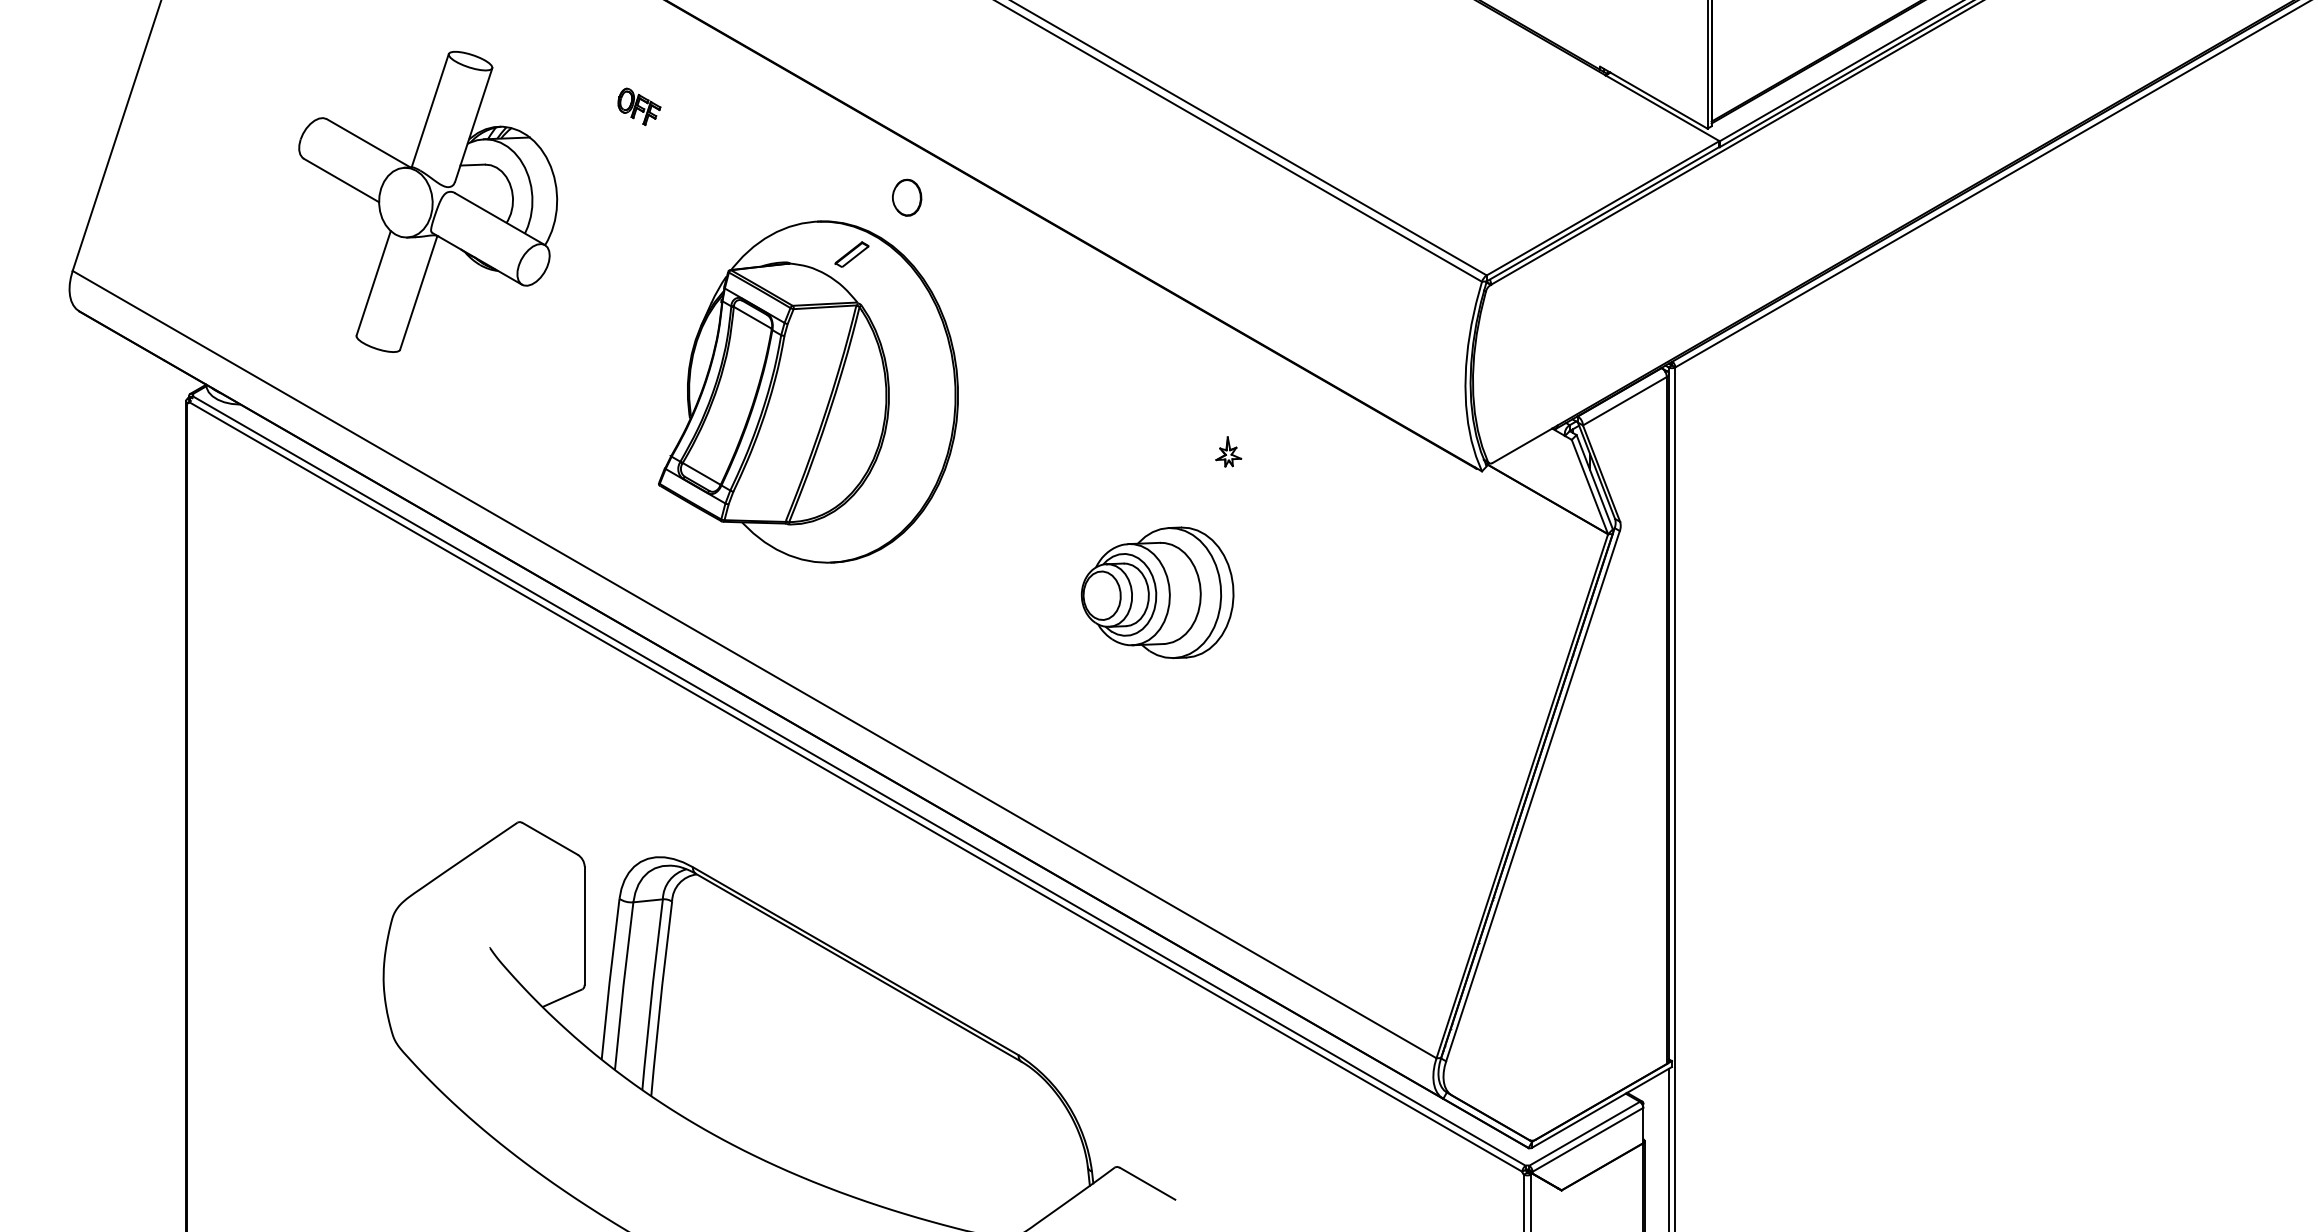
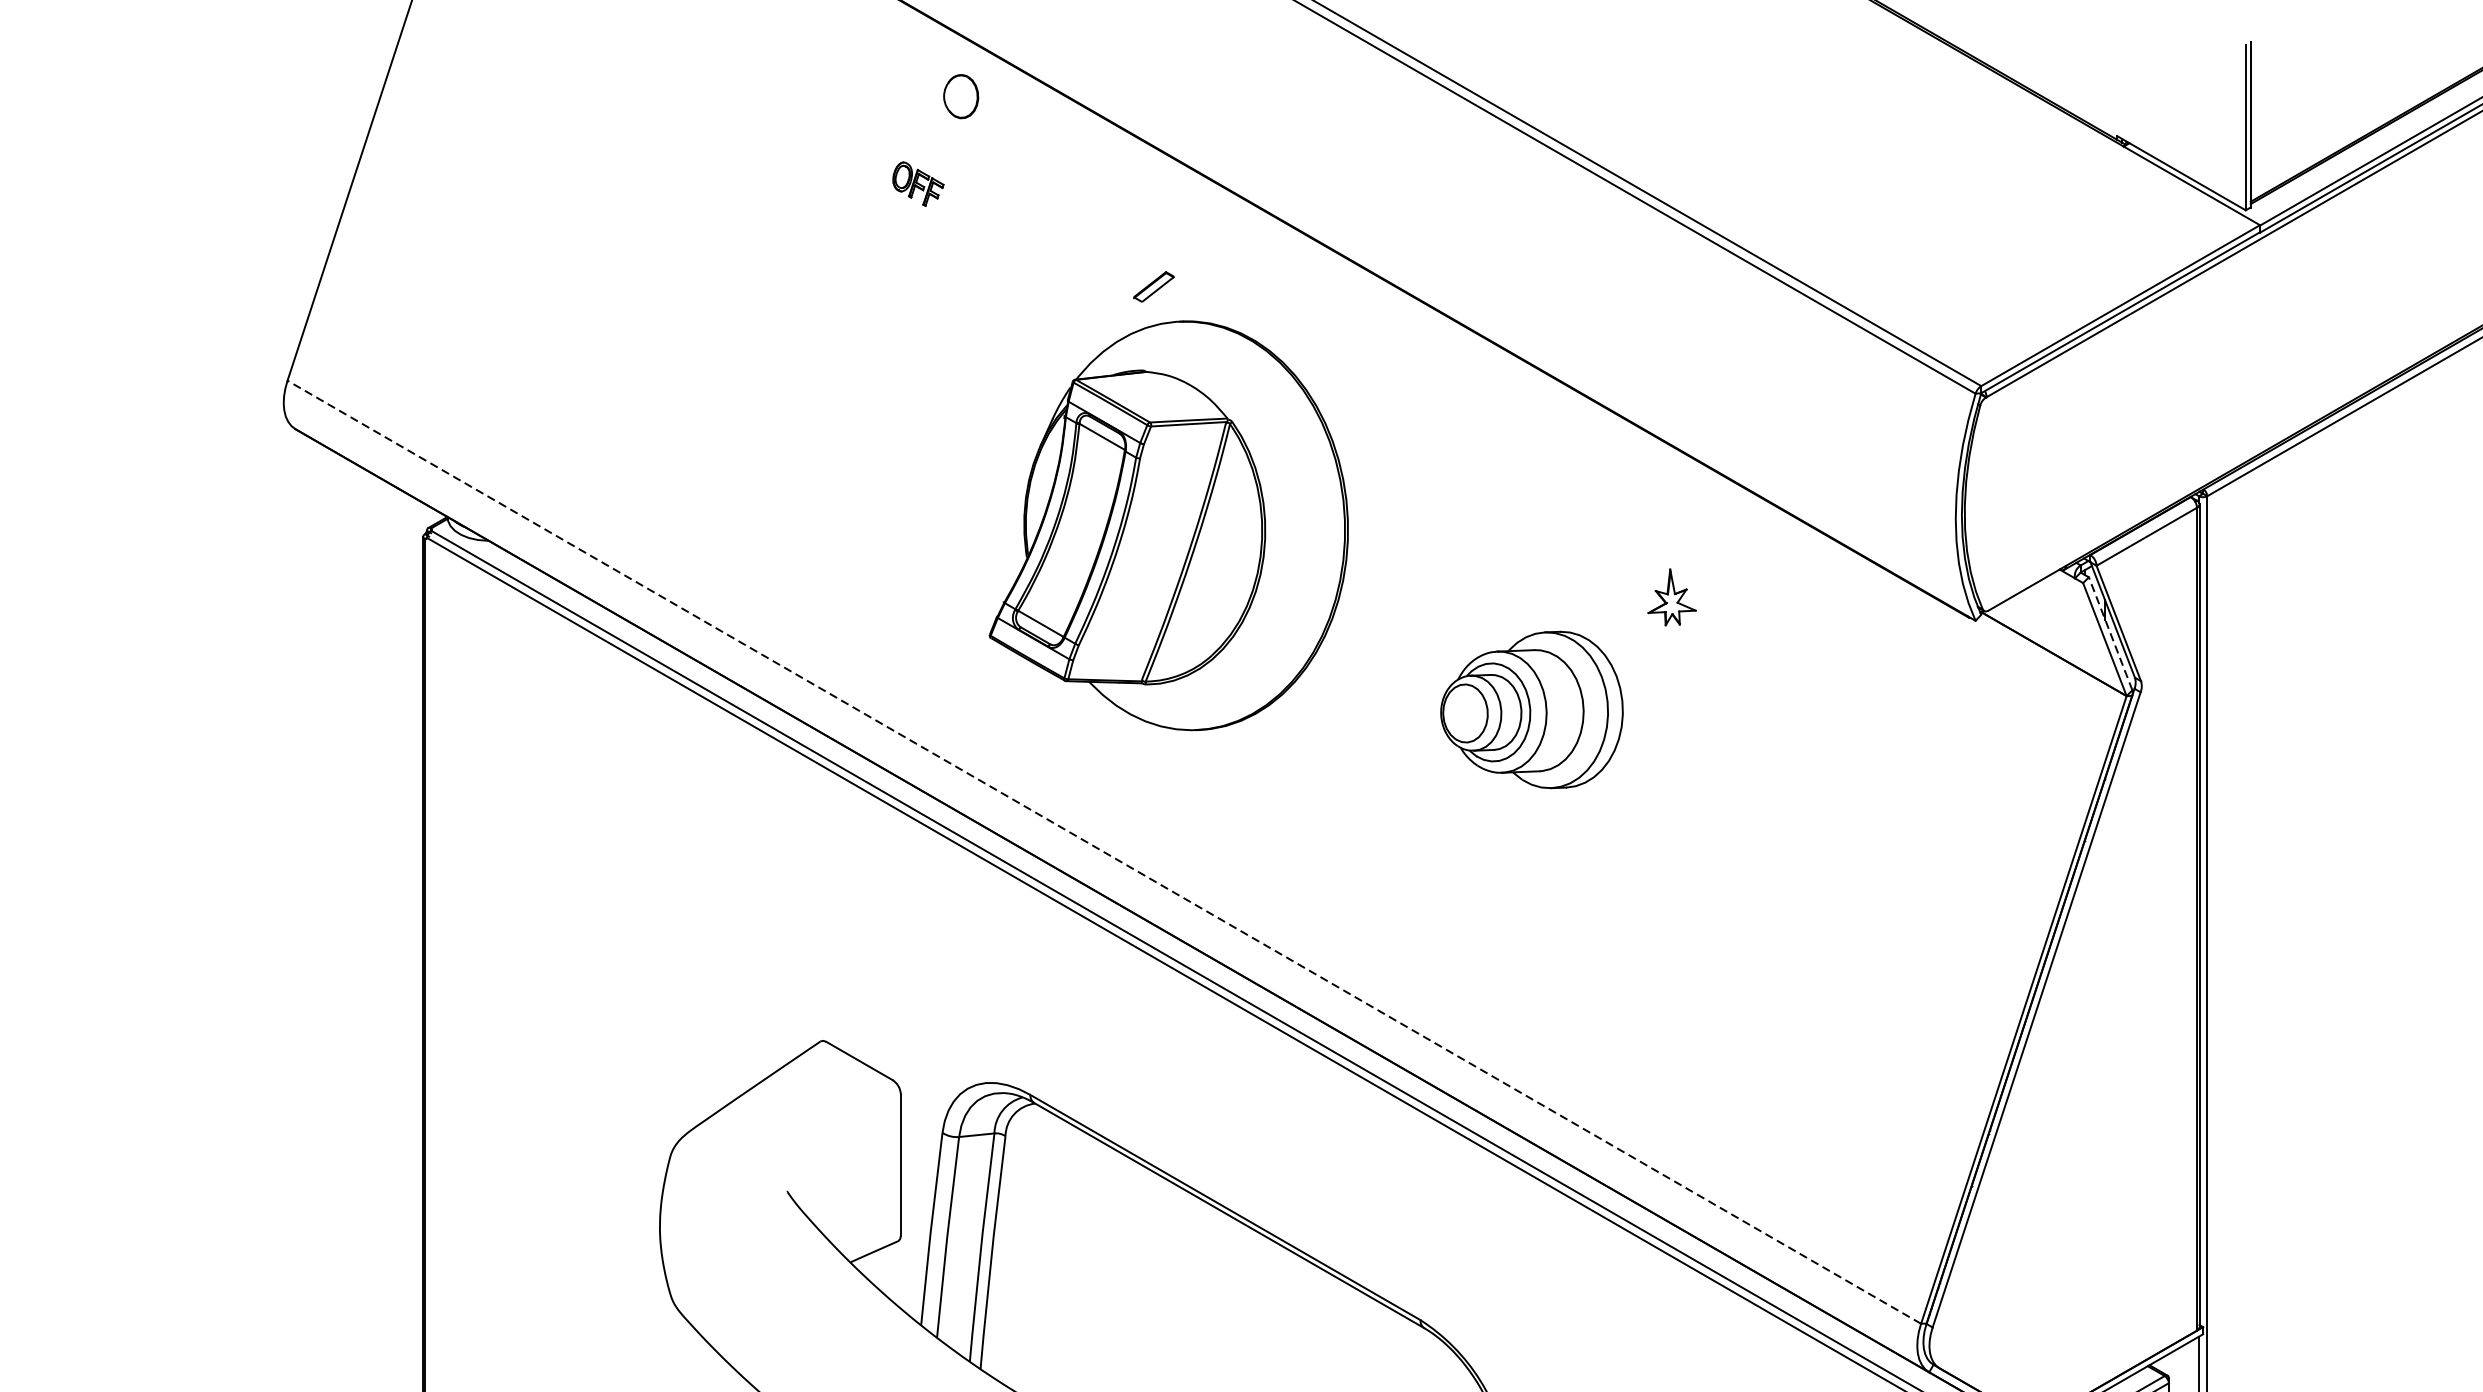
part: (639, 106) -> (918, 183), moved
part: (907, 197) -> (961, 96), moved
part: (428, 201) -> (713, 297), removed
part: (851, 254) -> (1153, 286), moved
part: (1228, 451) -> (1671, 597), size x1.6
line: (1594, 482) -> (2110, 634), solid -> dashed
part: (1157, 592) -> (1531, 709), moved
line: (754, 664) -> (1104, 852), solid -> dashed

